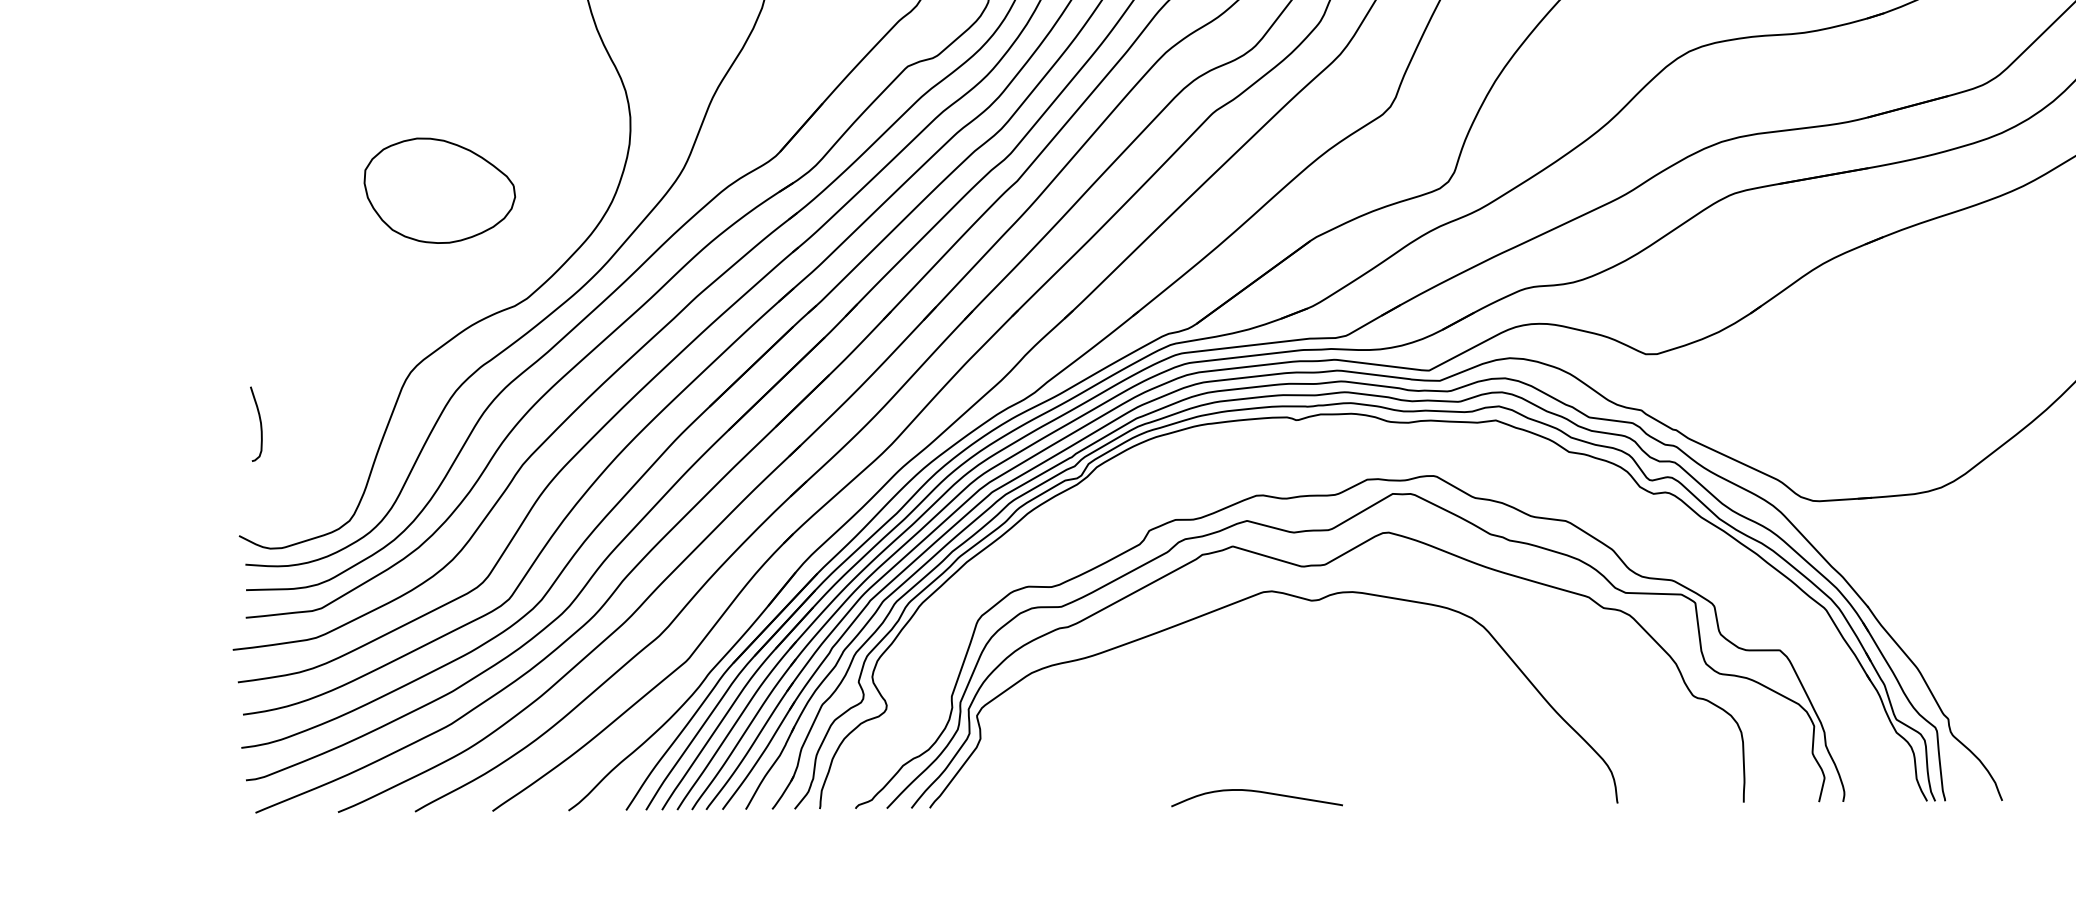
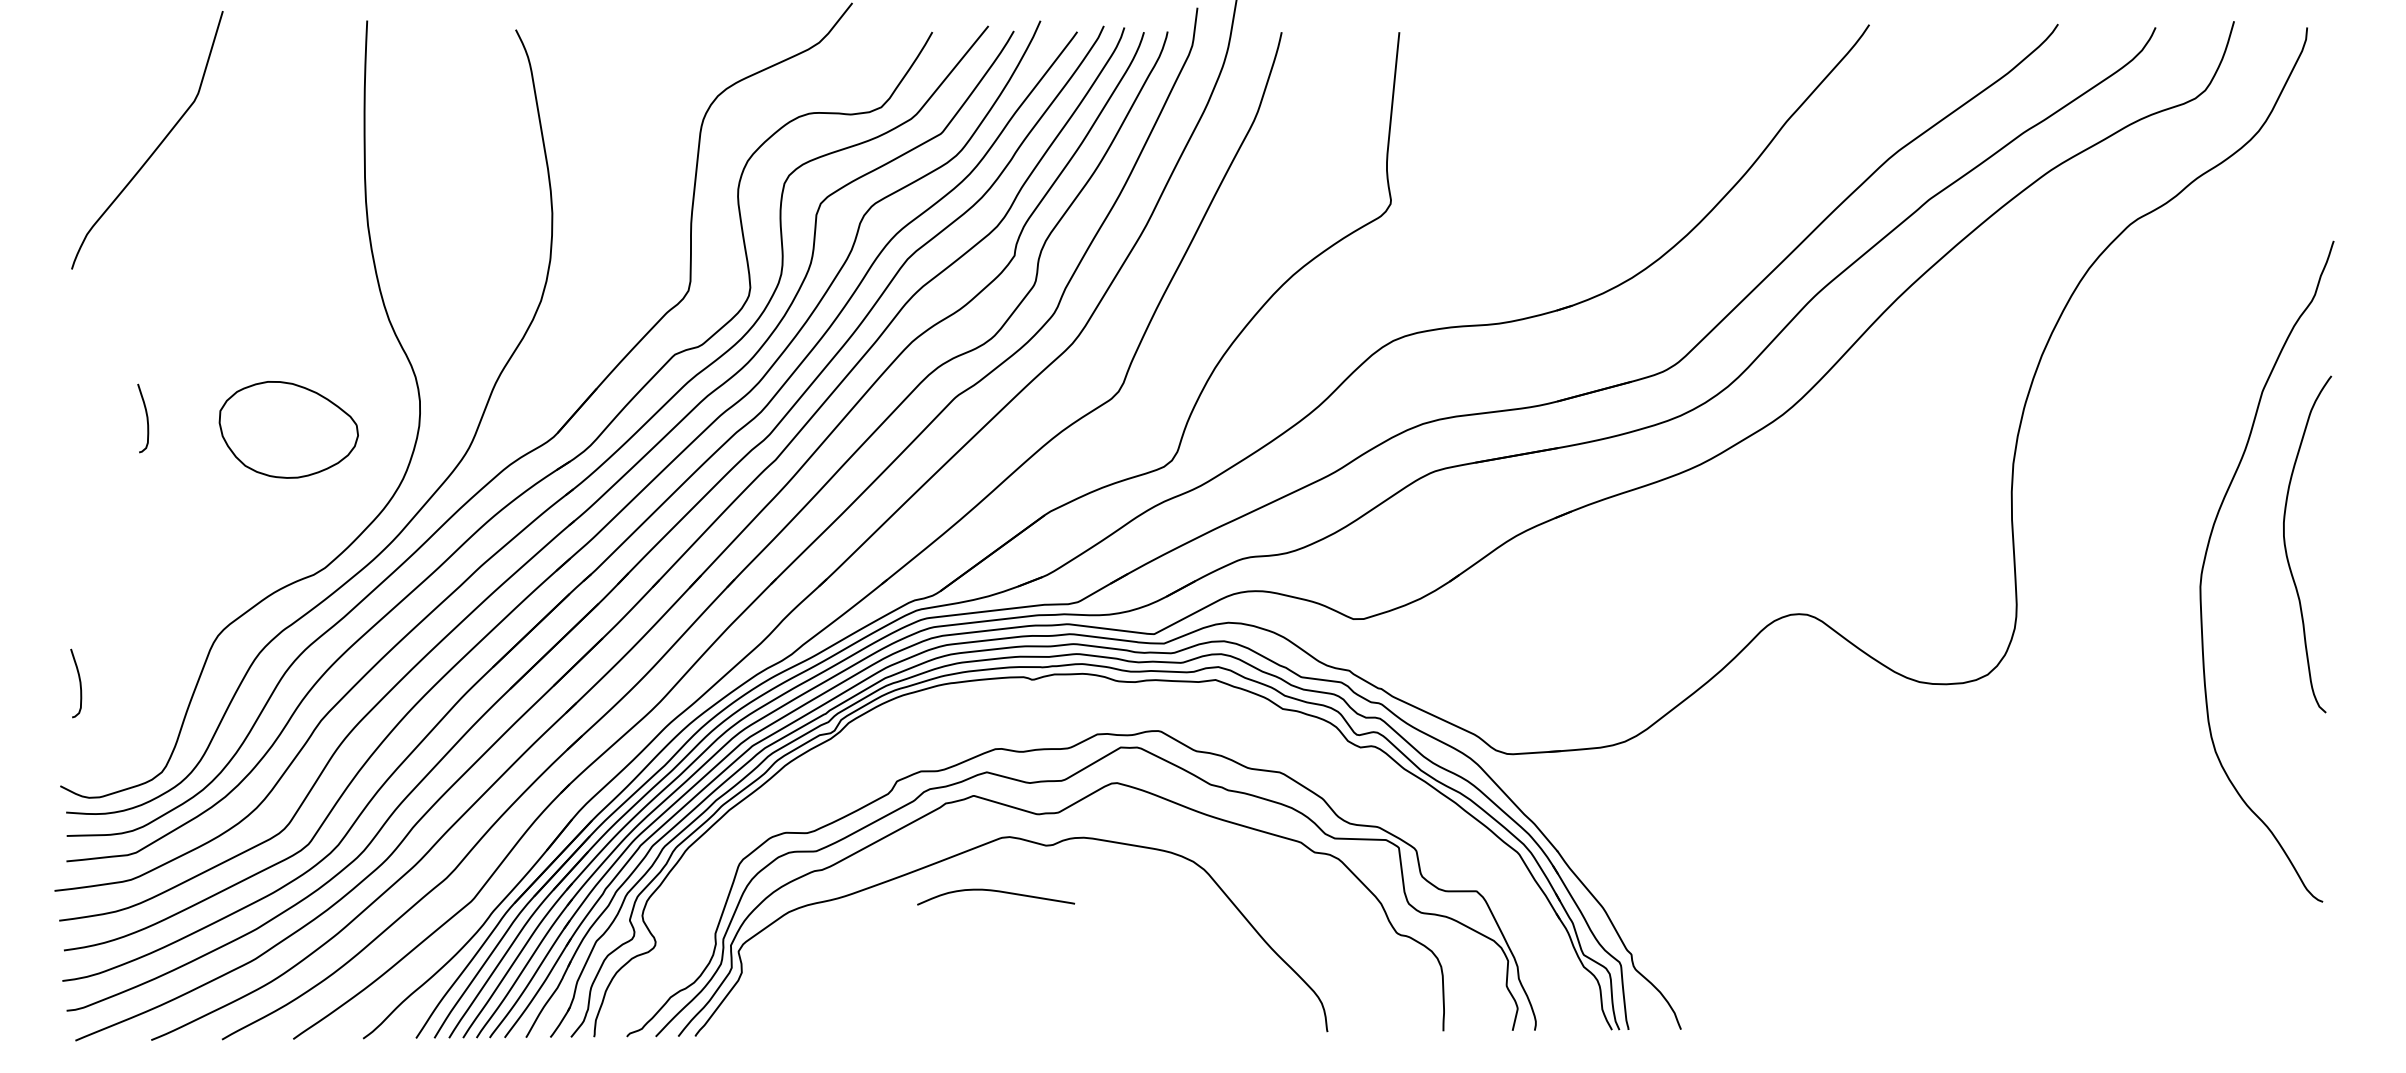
curve: (332, 135) -> (146, 418), added
part: (439, 190) -> (288, 429), moved
curve: (1258, 793) -> (997, 892), moved

